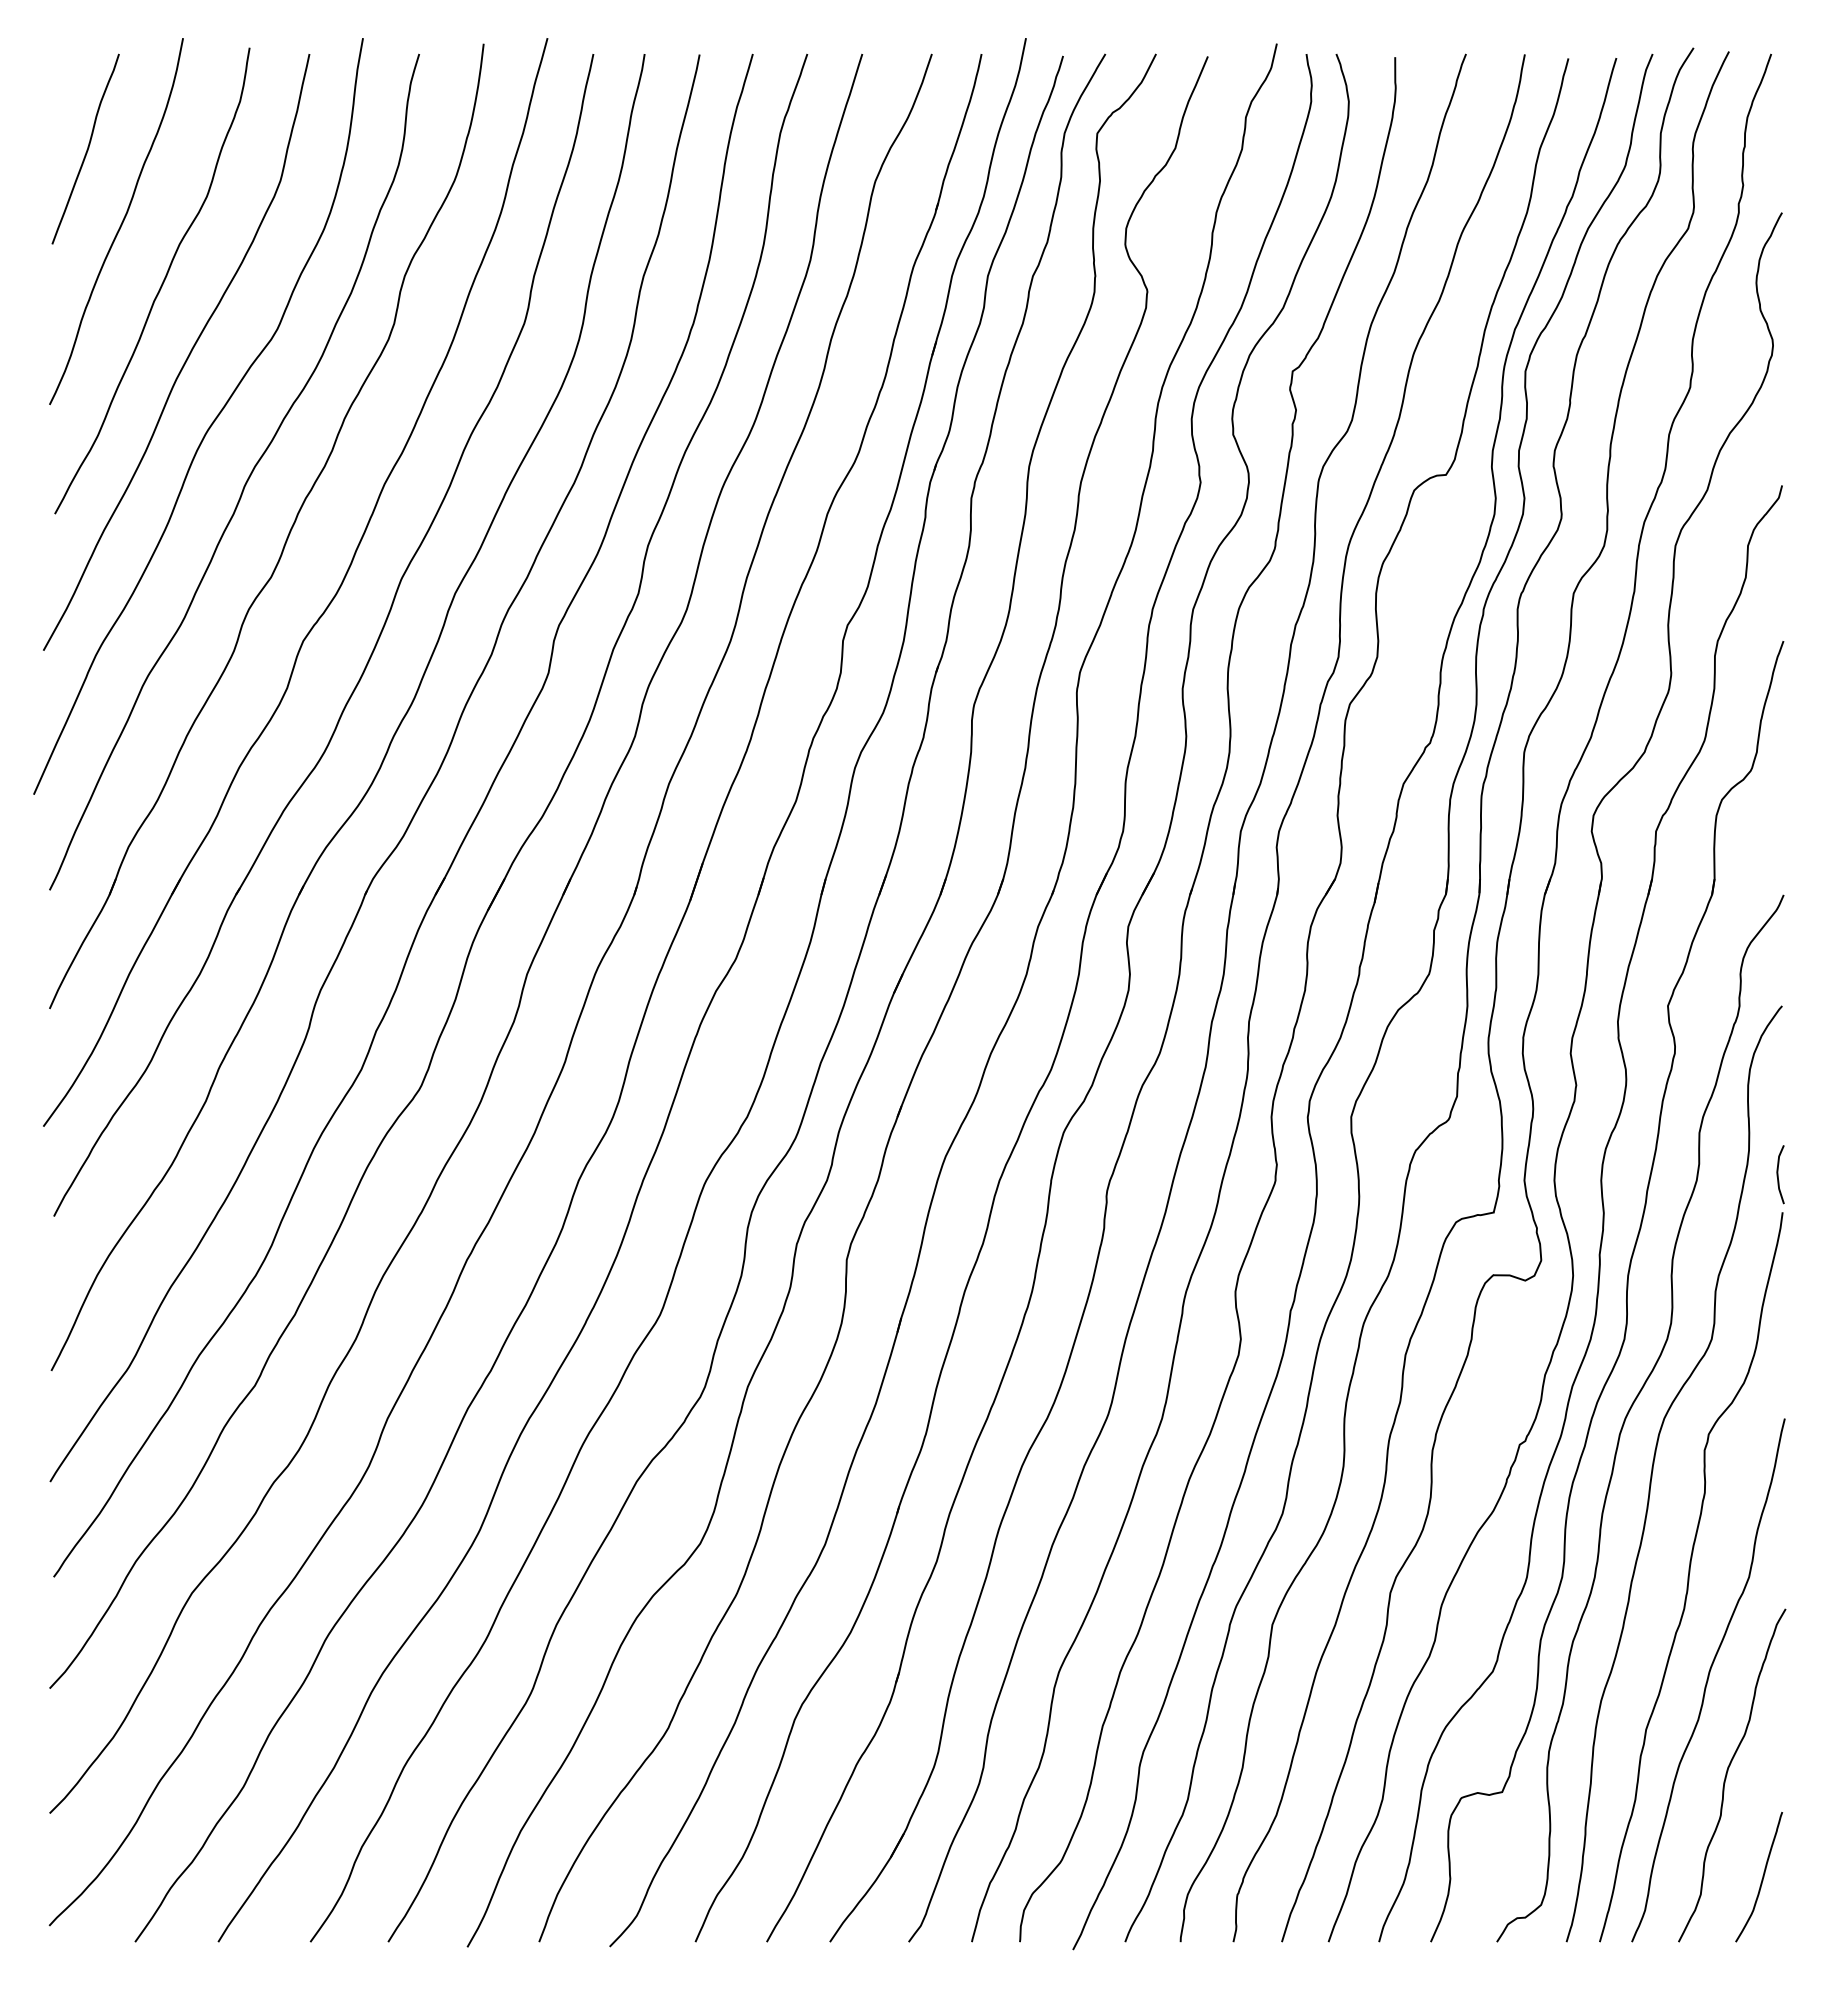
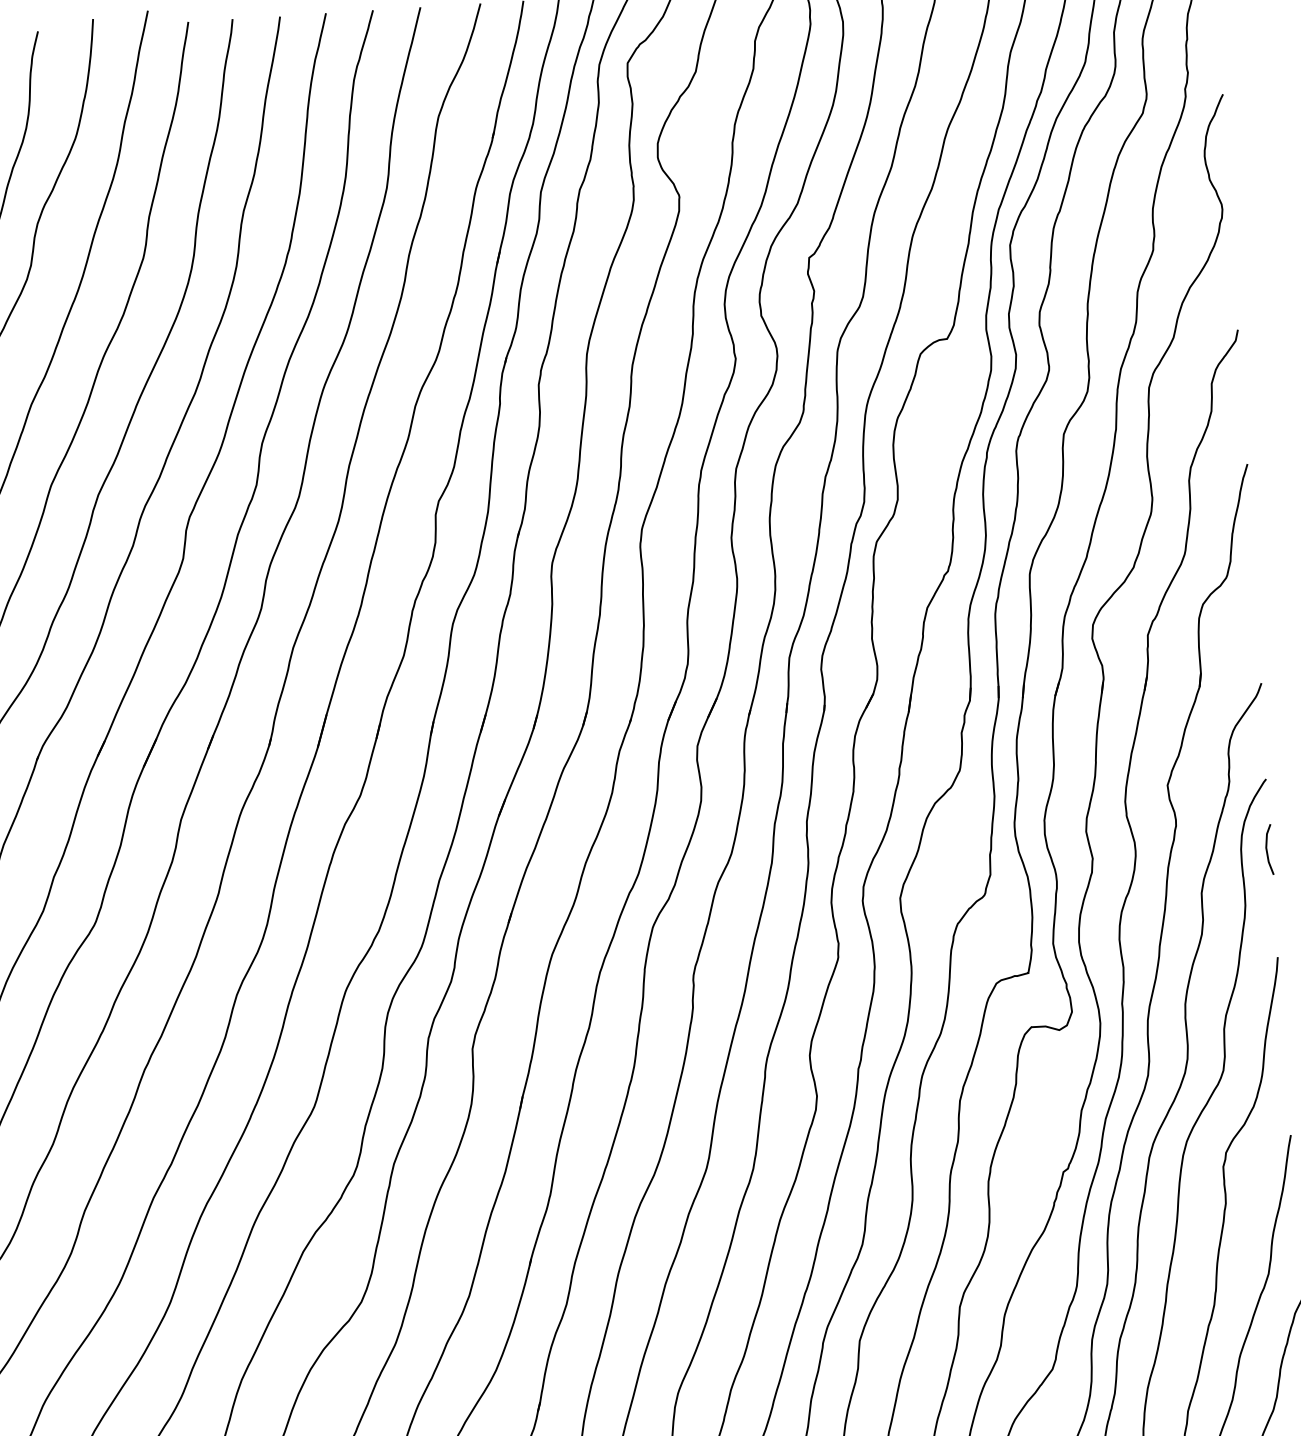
curve: (1778, 1174) -> (1267, 849), moved

